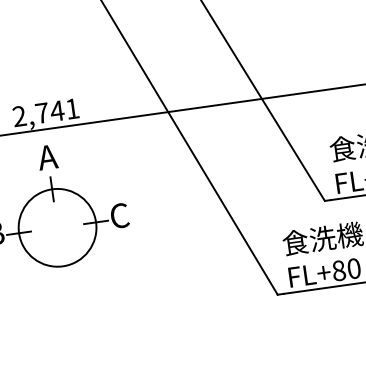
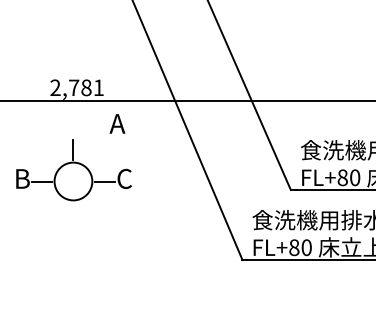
text: (56, 110) -> (85, 87), 2,741 -> 2,781
text: (47, 156) -> (117, 123), moved
circle: (56, 227) -> (72, 181), size x0.6

